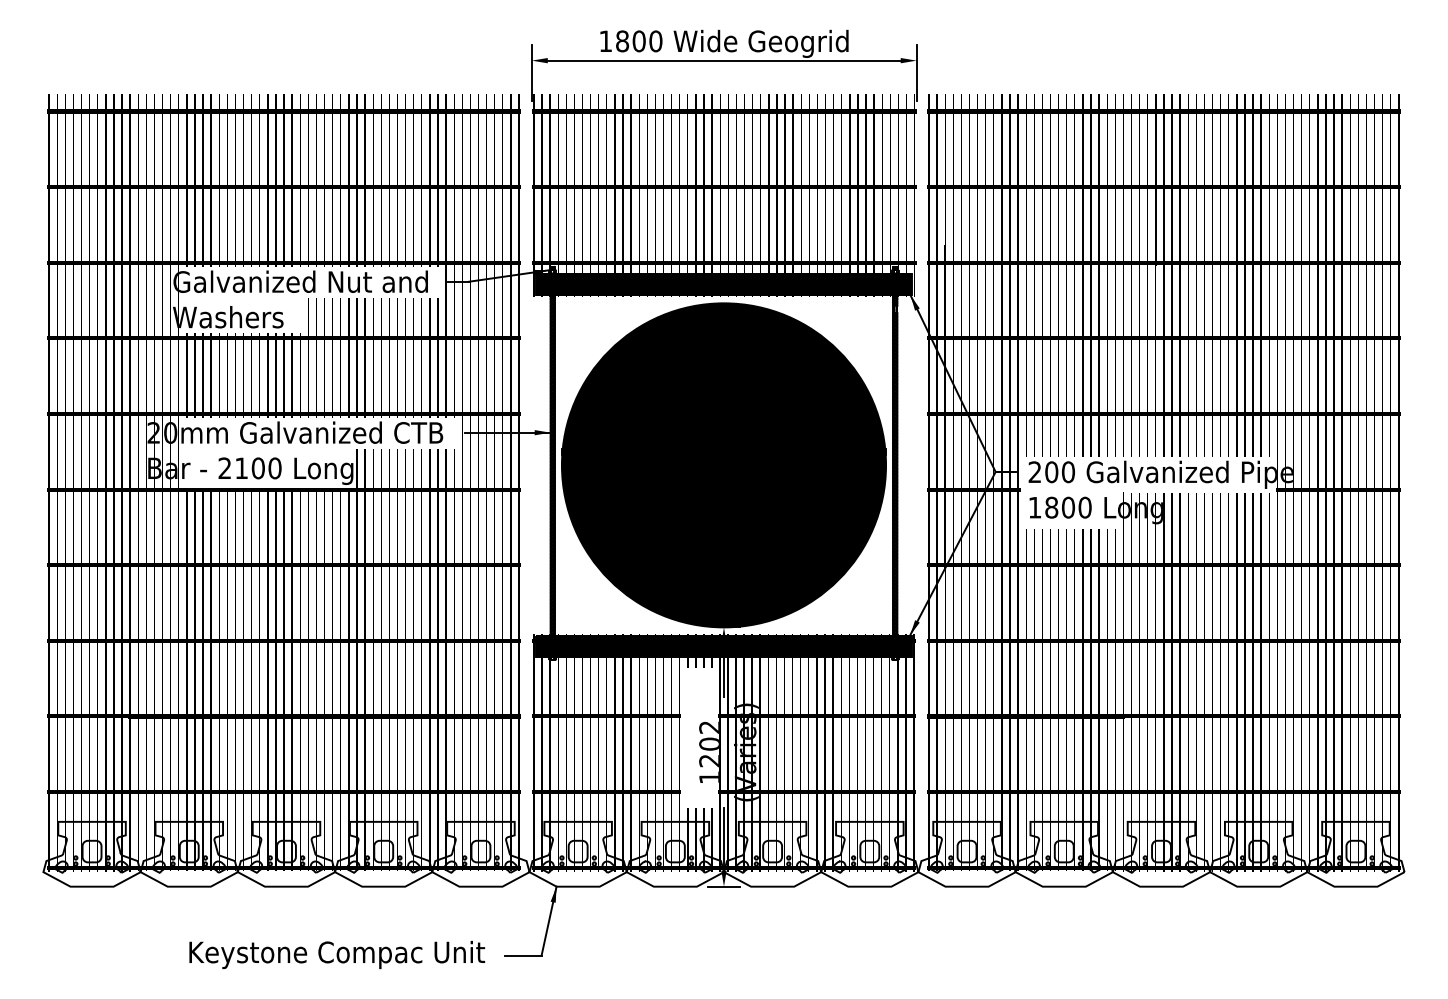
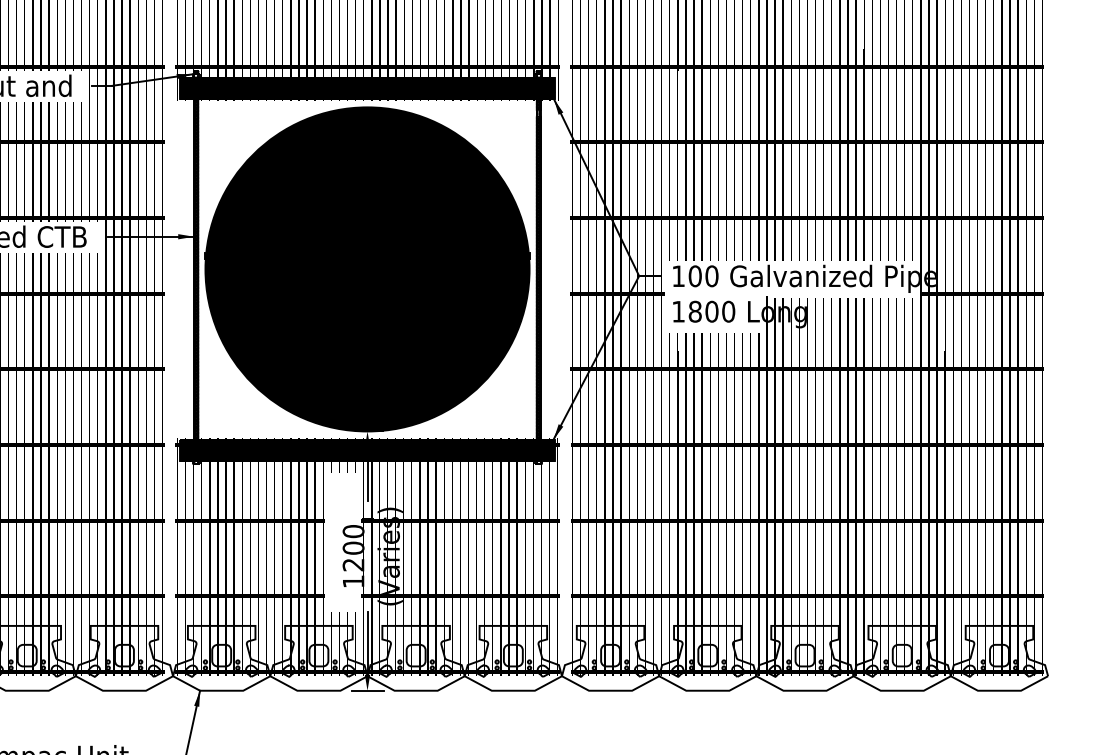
text: (1034, 471) -> (678, 275), 200 -> 100
text: (708, 727) -> (352, 531), 1202 -> 1200

